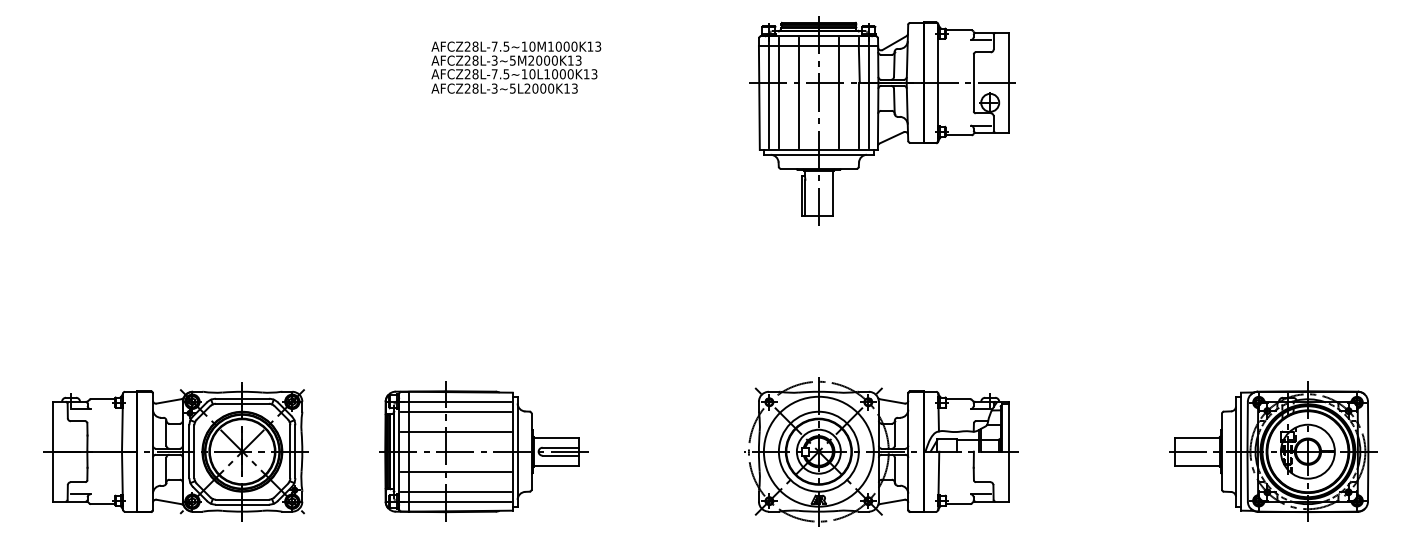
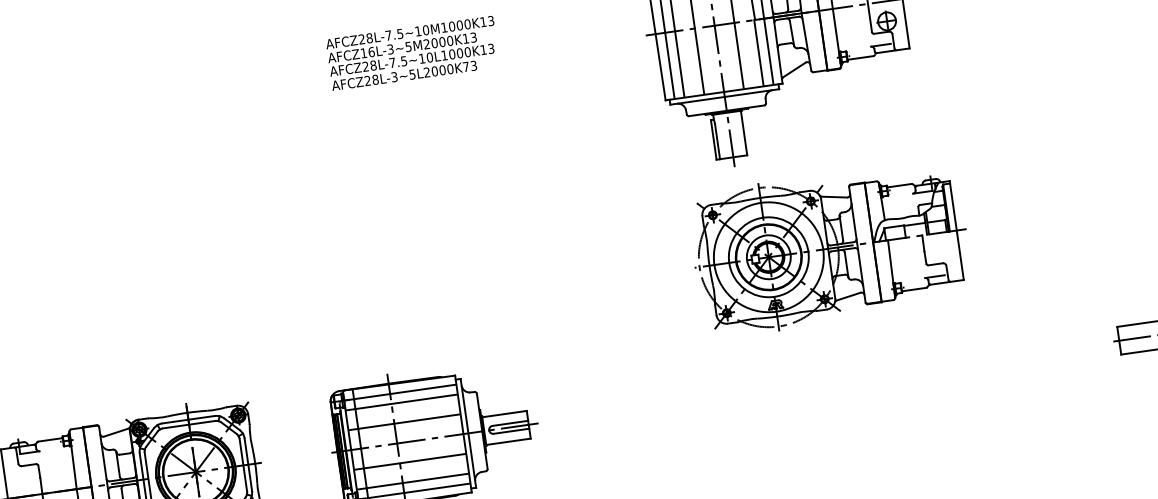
text: (471, 60) -> (367, 52), AFCZ28L-3~5M2000K13 -> AFCZ16L-3~5M2000K13
text: (566, 88) -> (465, 66), AFCZ28L-3~5L2000K13 -> AFCZ28L-3~5L2000K73
part: (881, 451) -> (830, 248), moved

